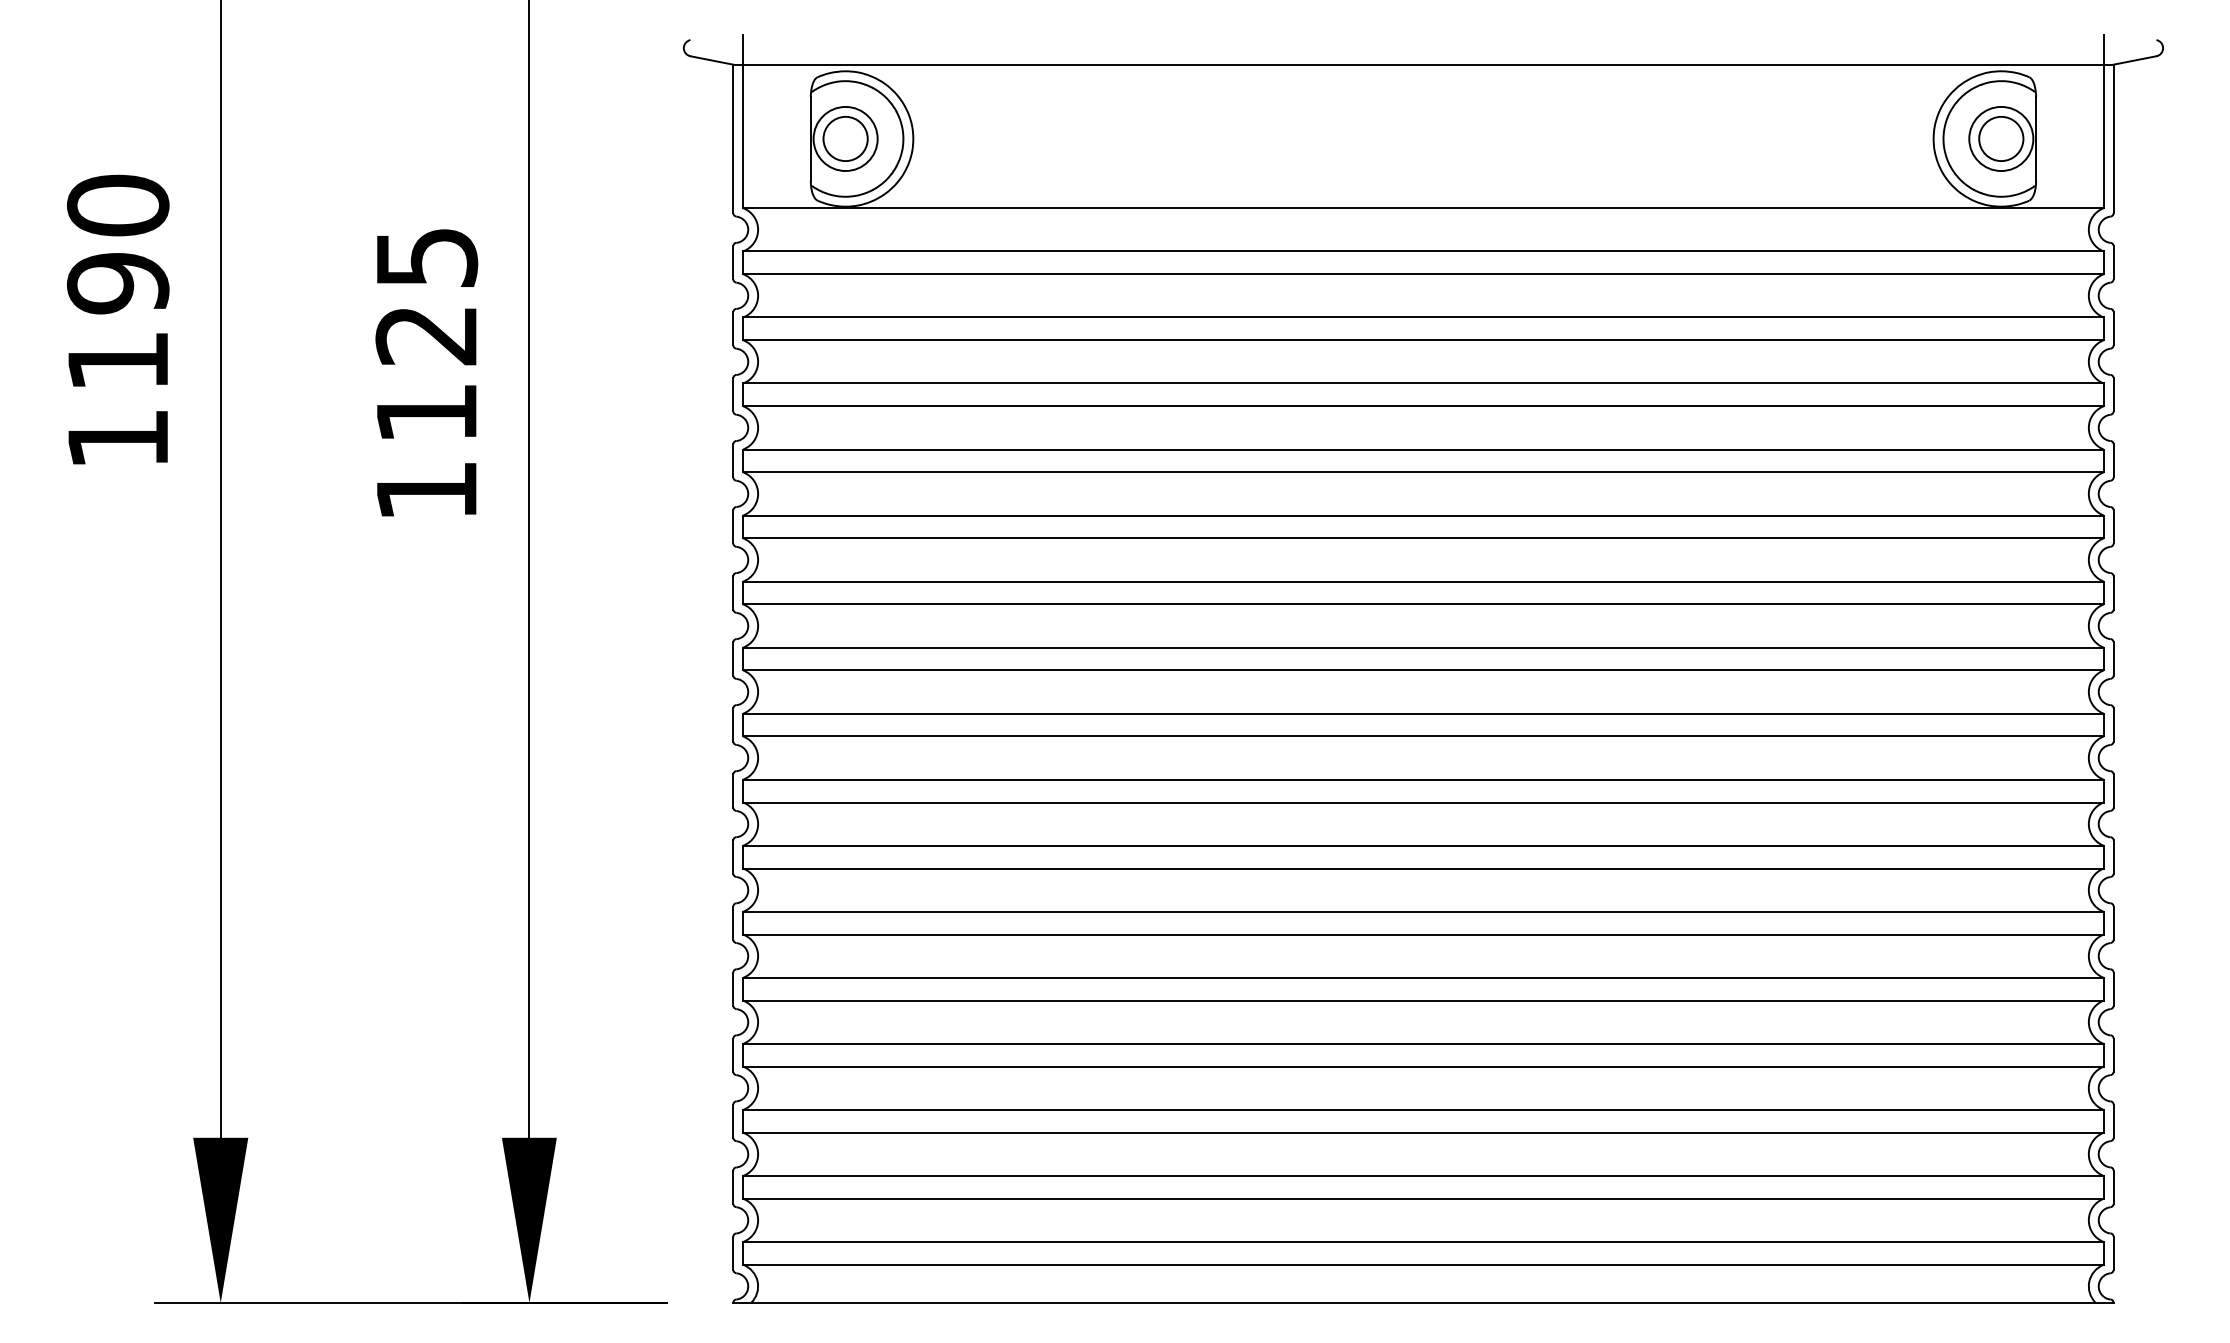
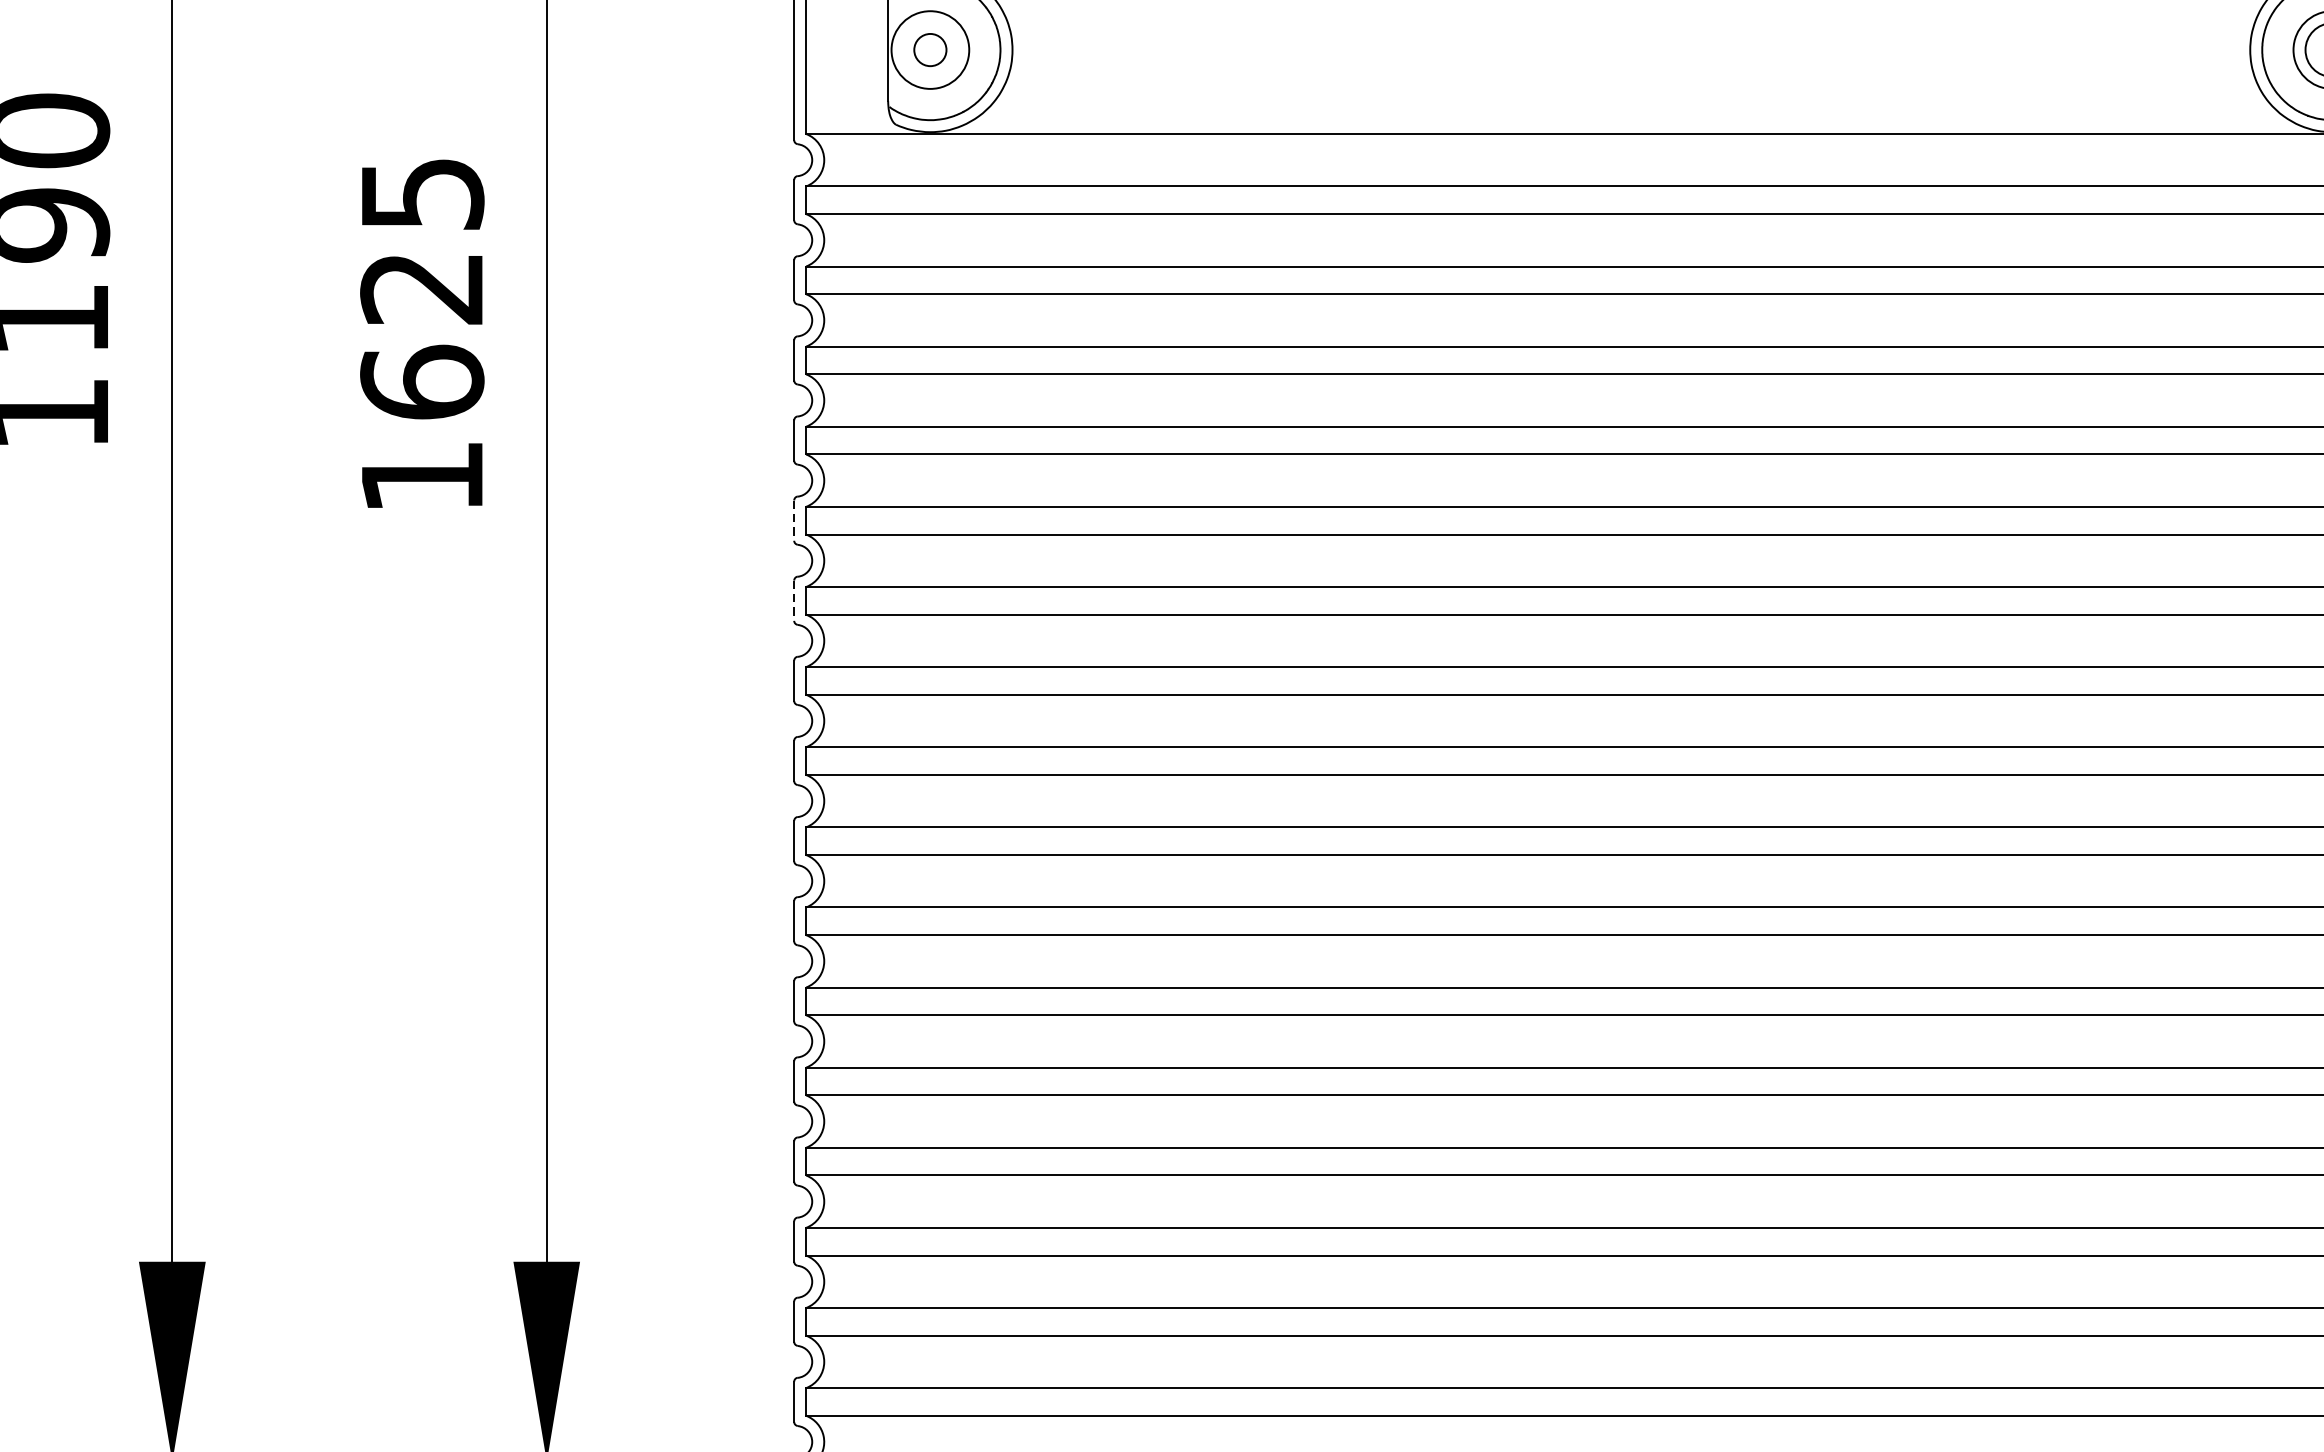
circle: (845, 138) -> (930, 49), size x0.6
text: (426, 412) -> (421, 381), 1125 -> 1625
line: (733, 526) -> (794, 520), solid -> dashed
line: (733, 592) -> (794, 600), solid -> dashed

